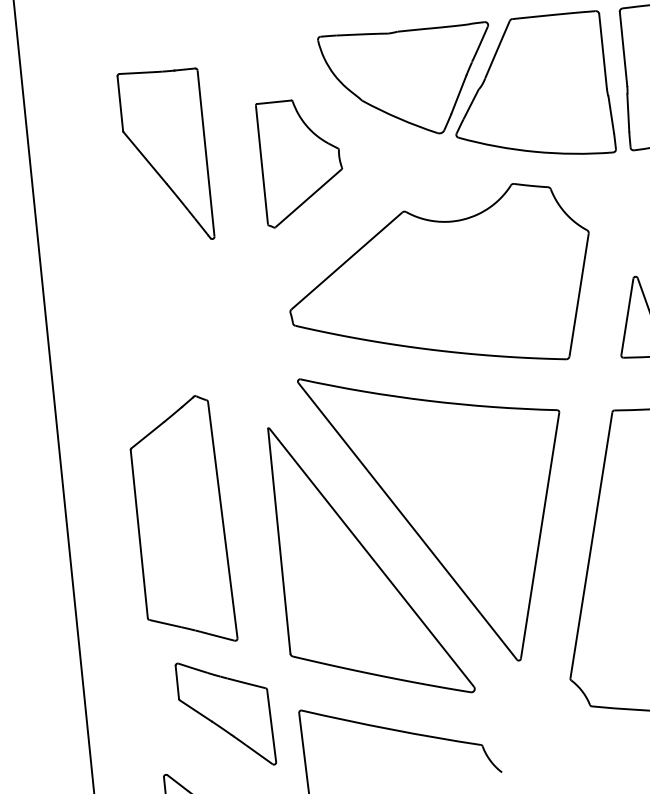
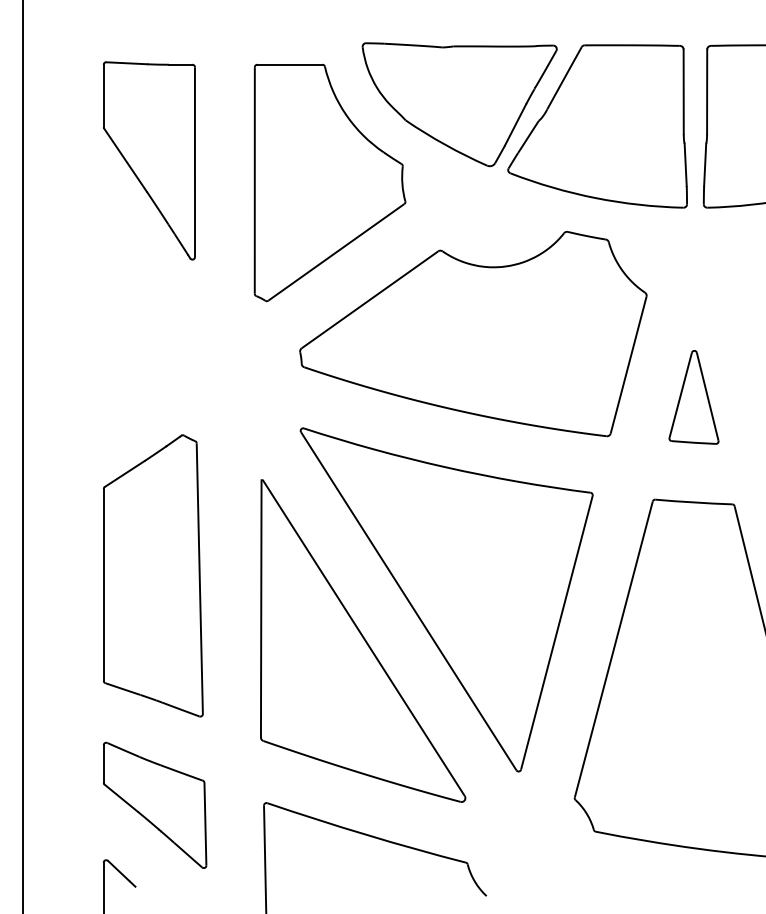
part: (165, 156) -> (148, 160), moved
part: (301, 161) -> (329, 182), size x1.67
part: (225, 713) -> (154, 804), moved

